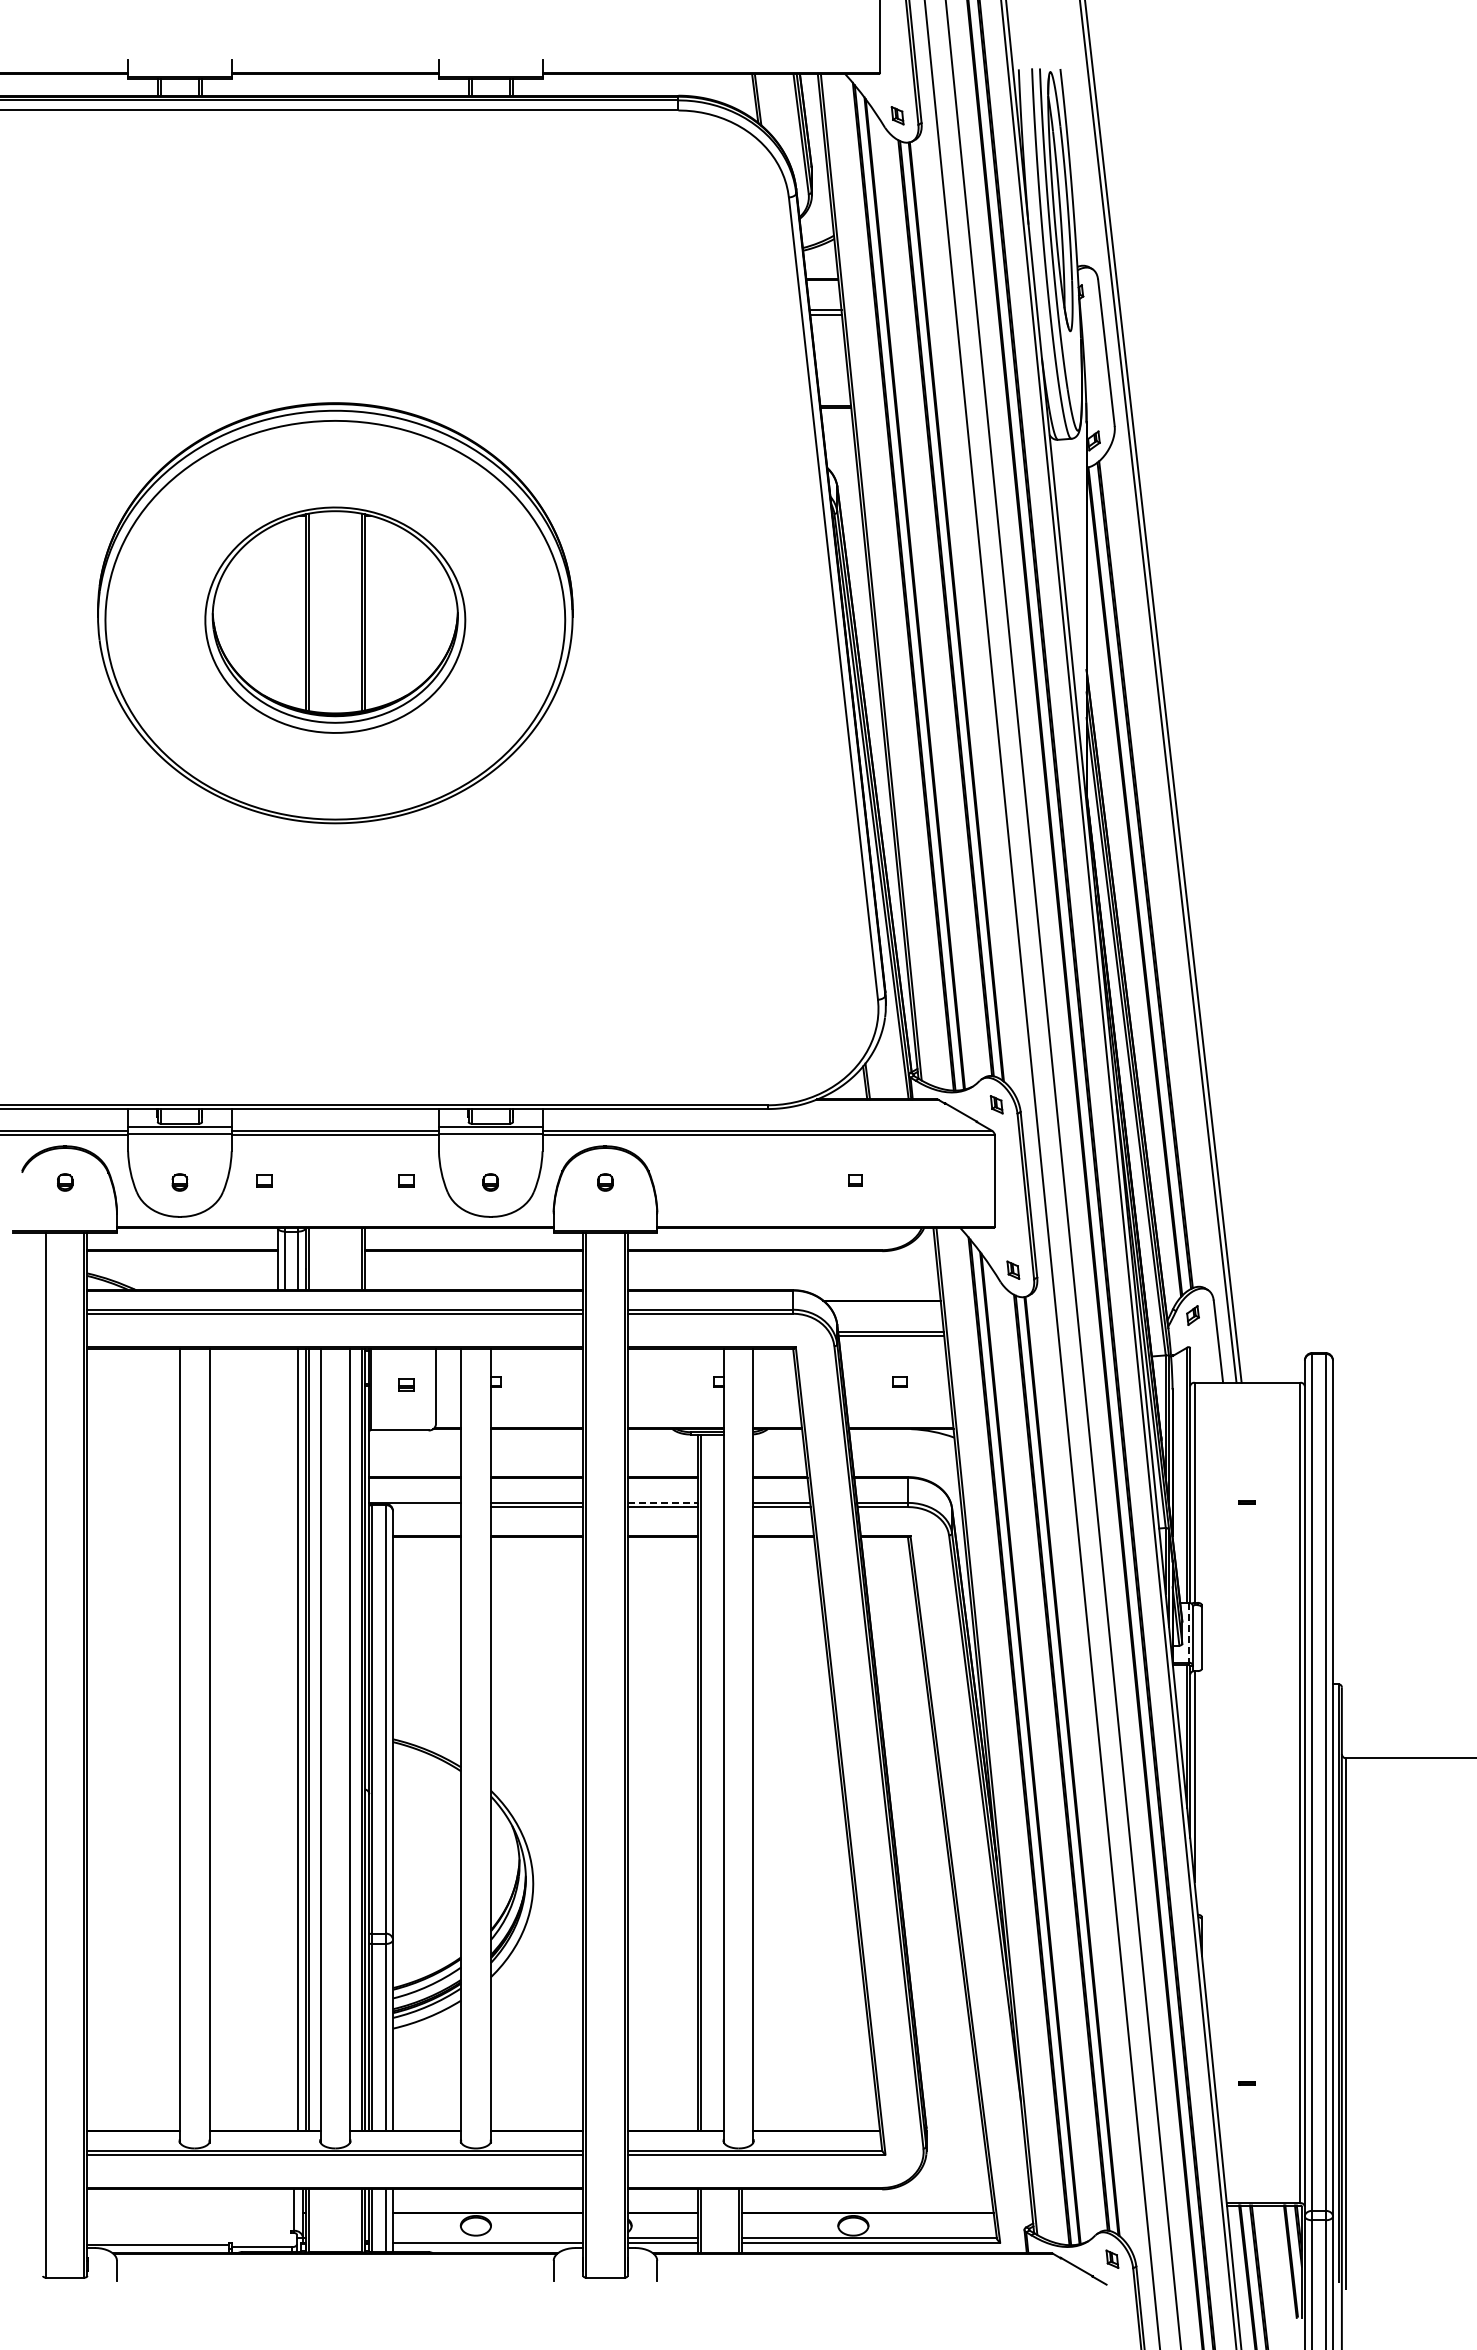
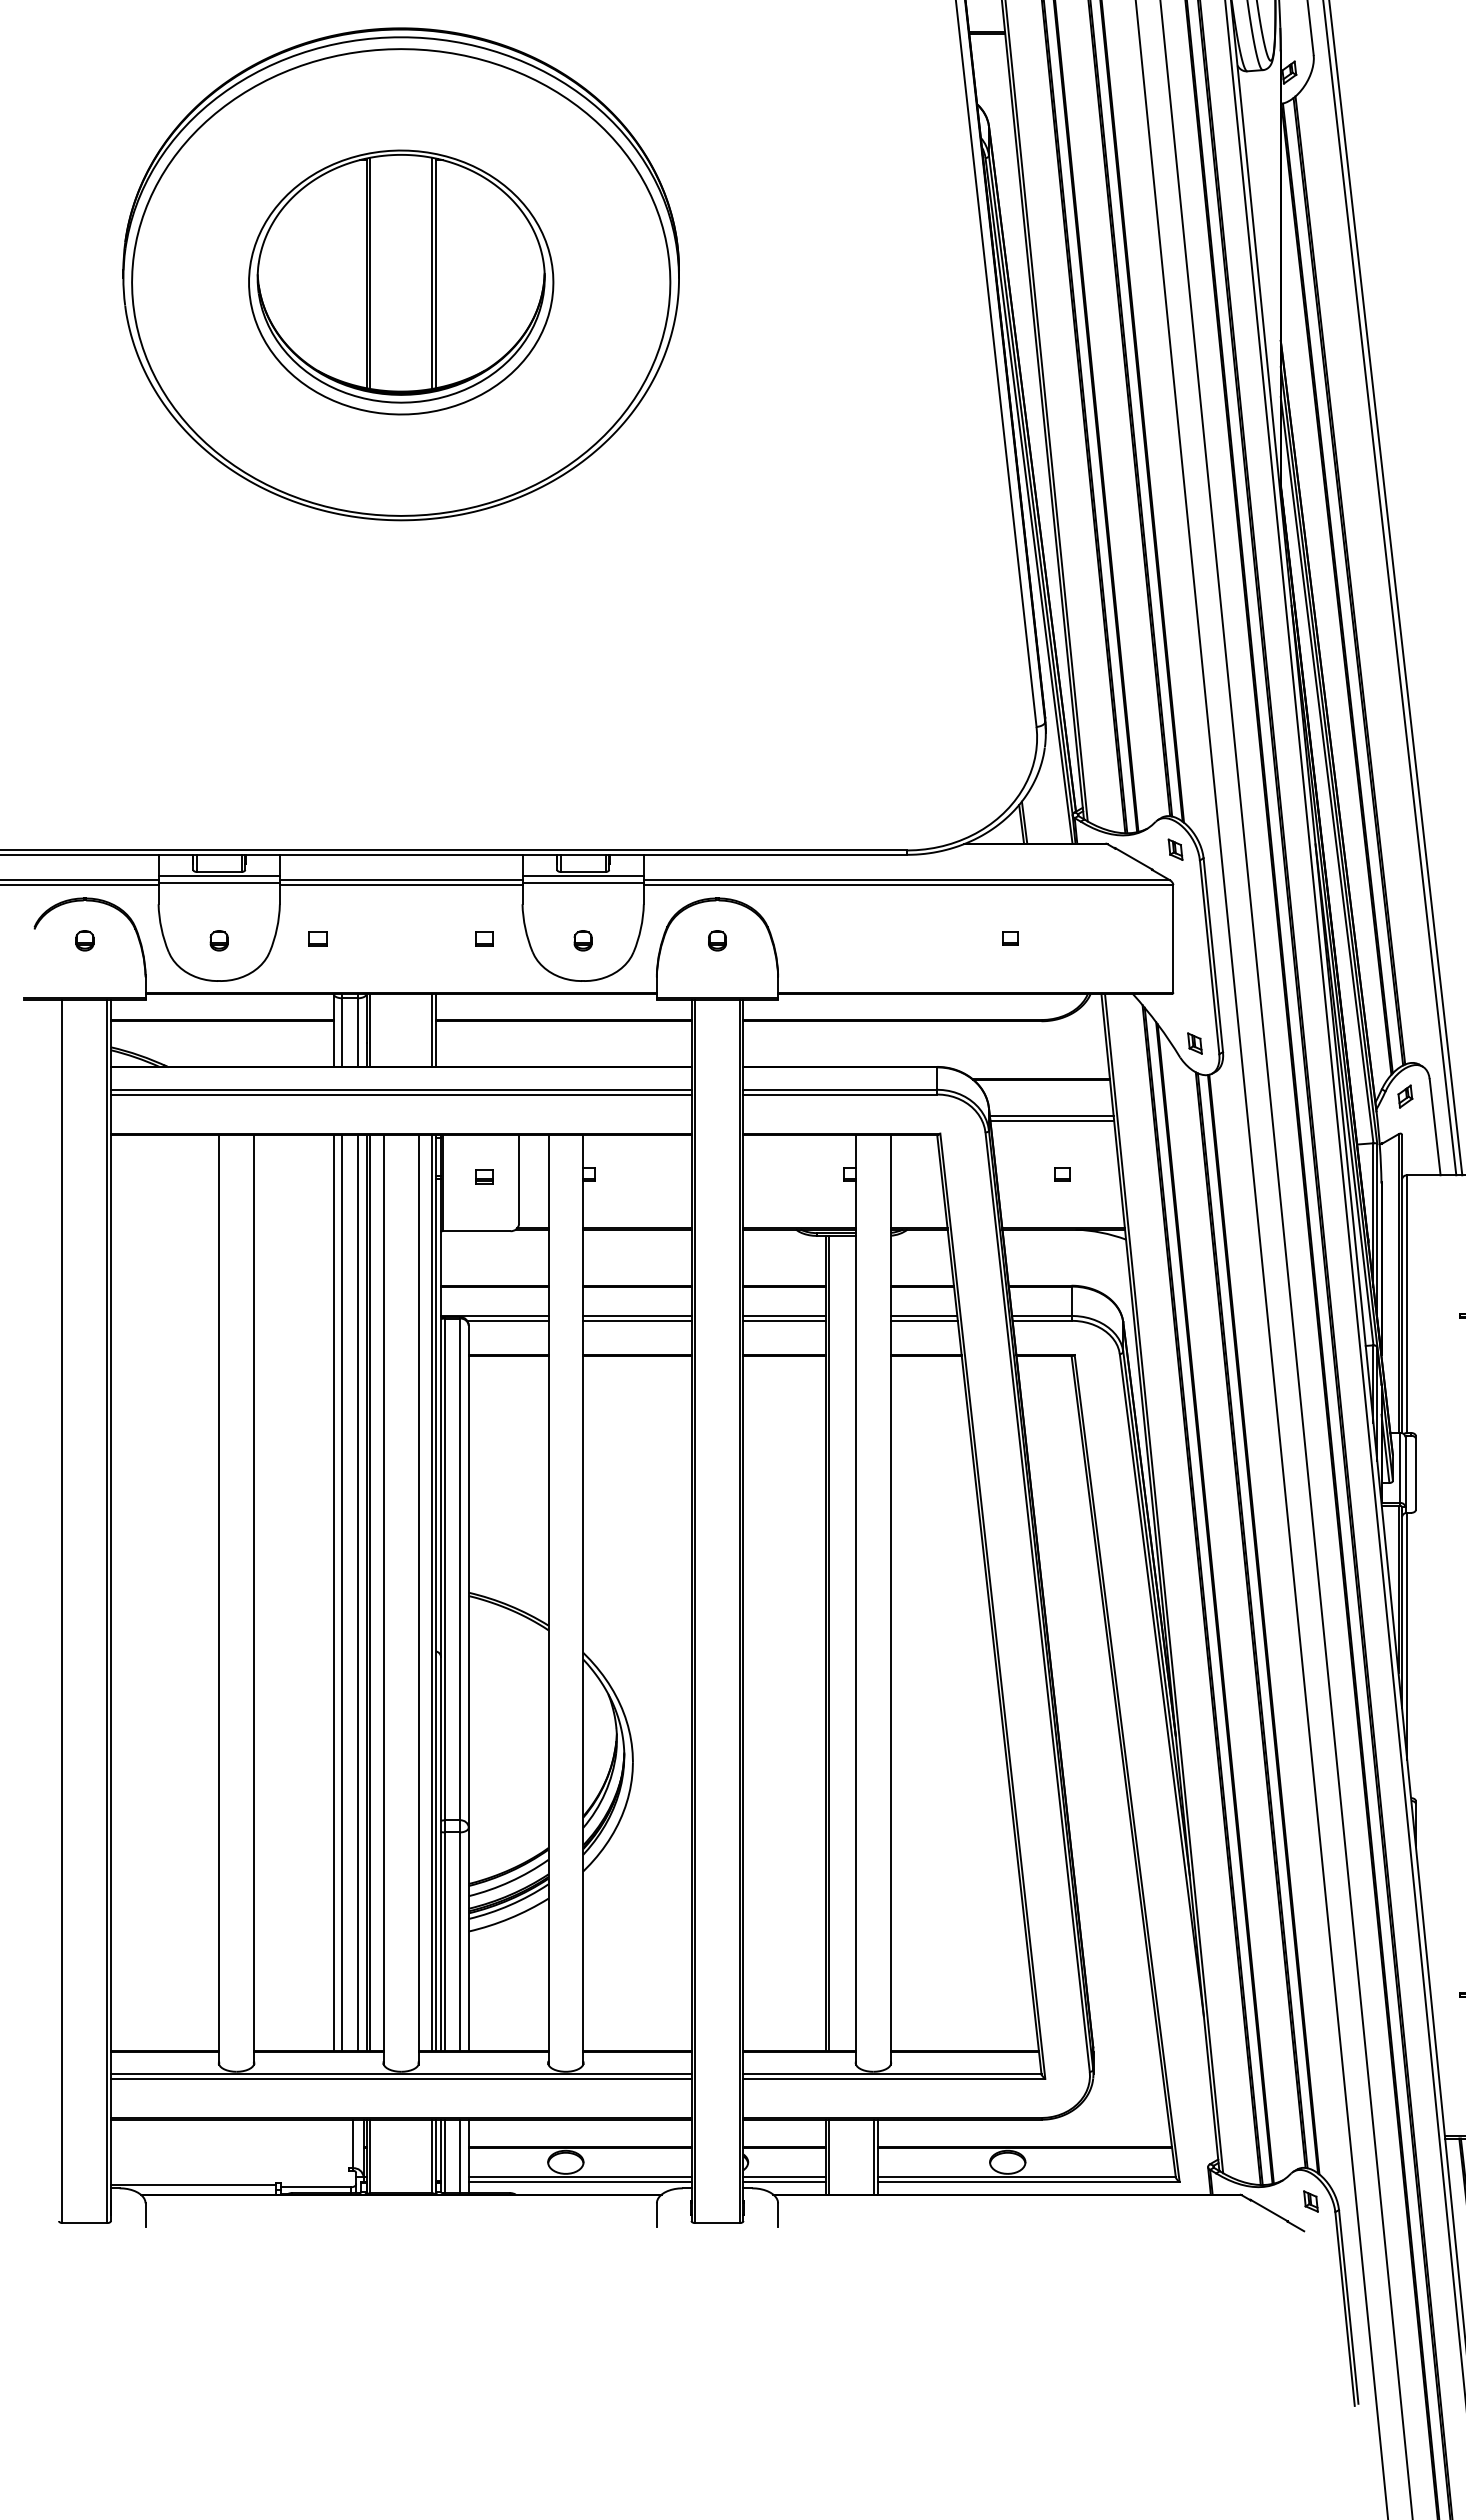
line: (663, 1502) -> (785, 1315), dashed -> solid
line: (426, 1507) -> (507, 1321), added
line: (1188, 1632) -> (1400, 1467), dashed -> solid
line: (277, 1739) -> (333, 1592), added
line: (285, 1739) -> (342, 1592), added
line: (488, 2238) -> (580, 2177), added

